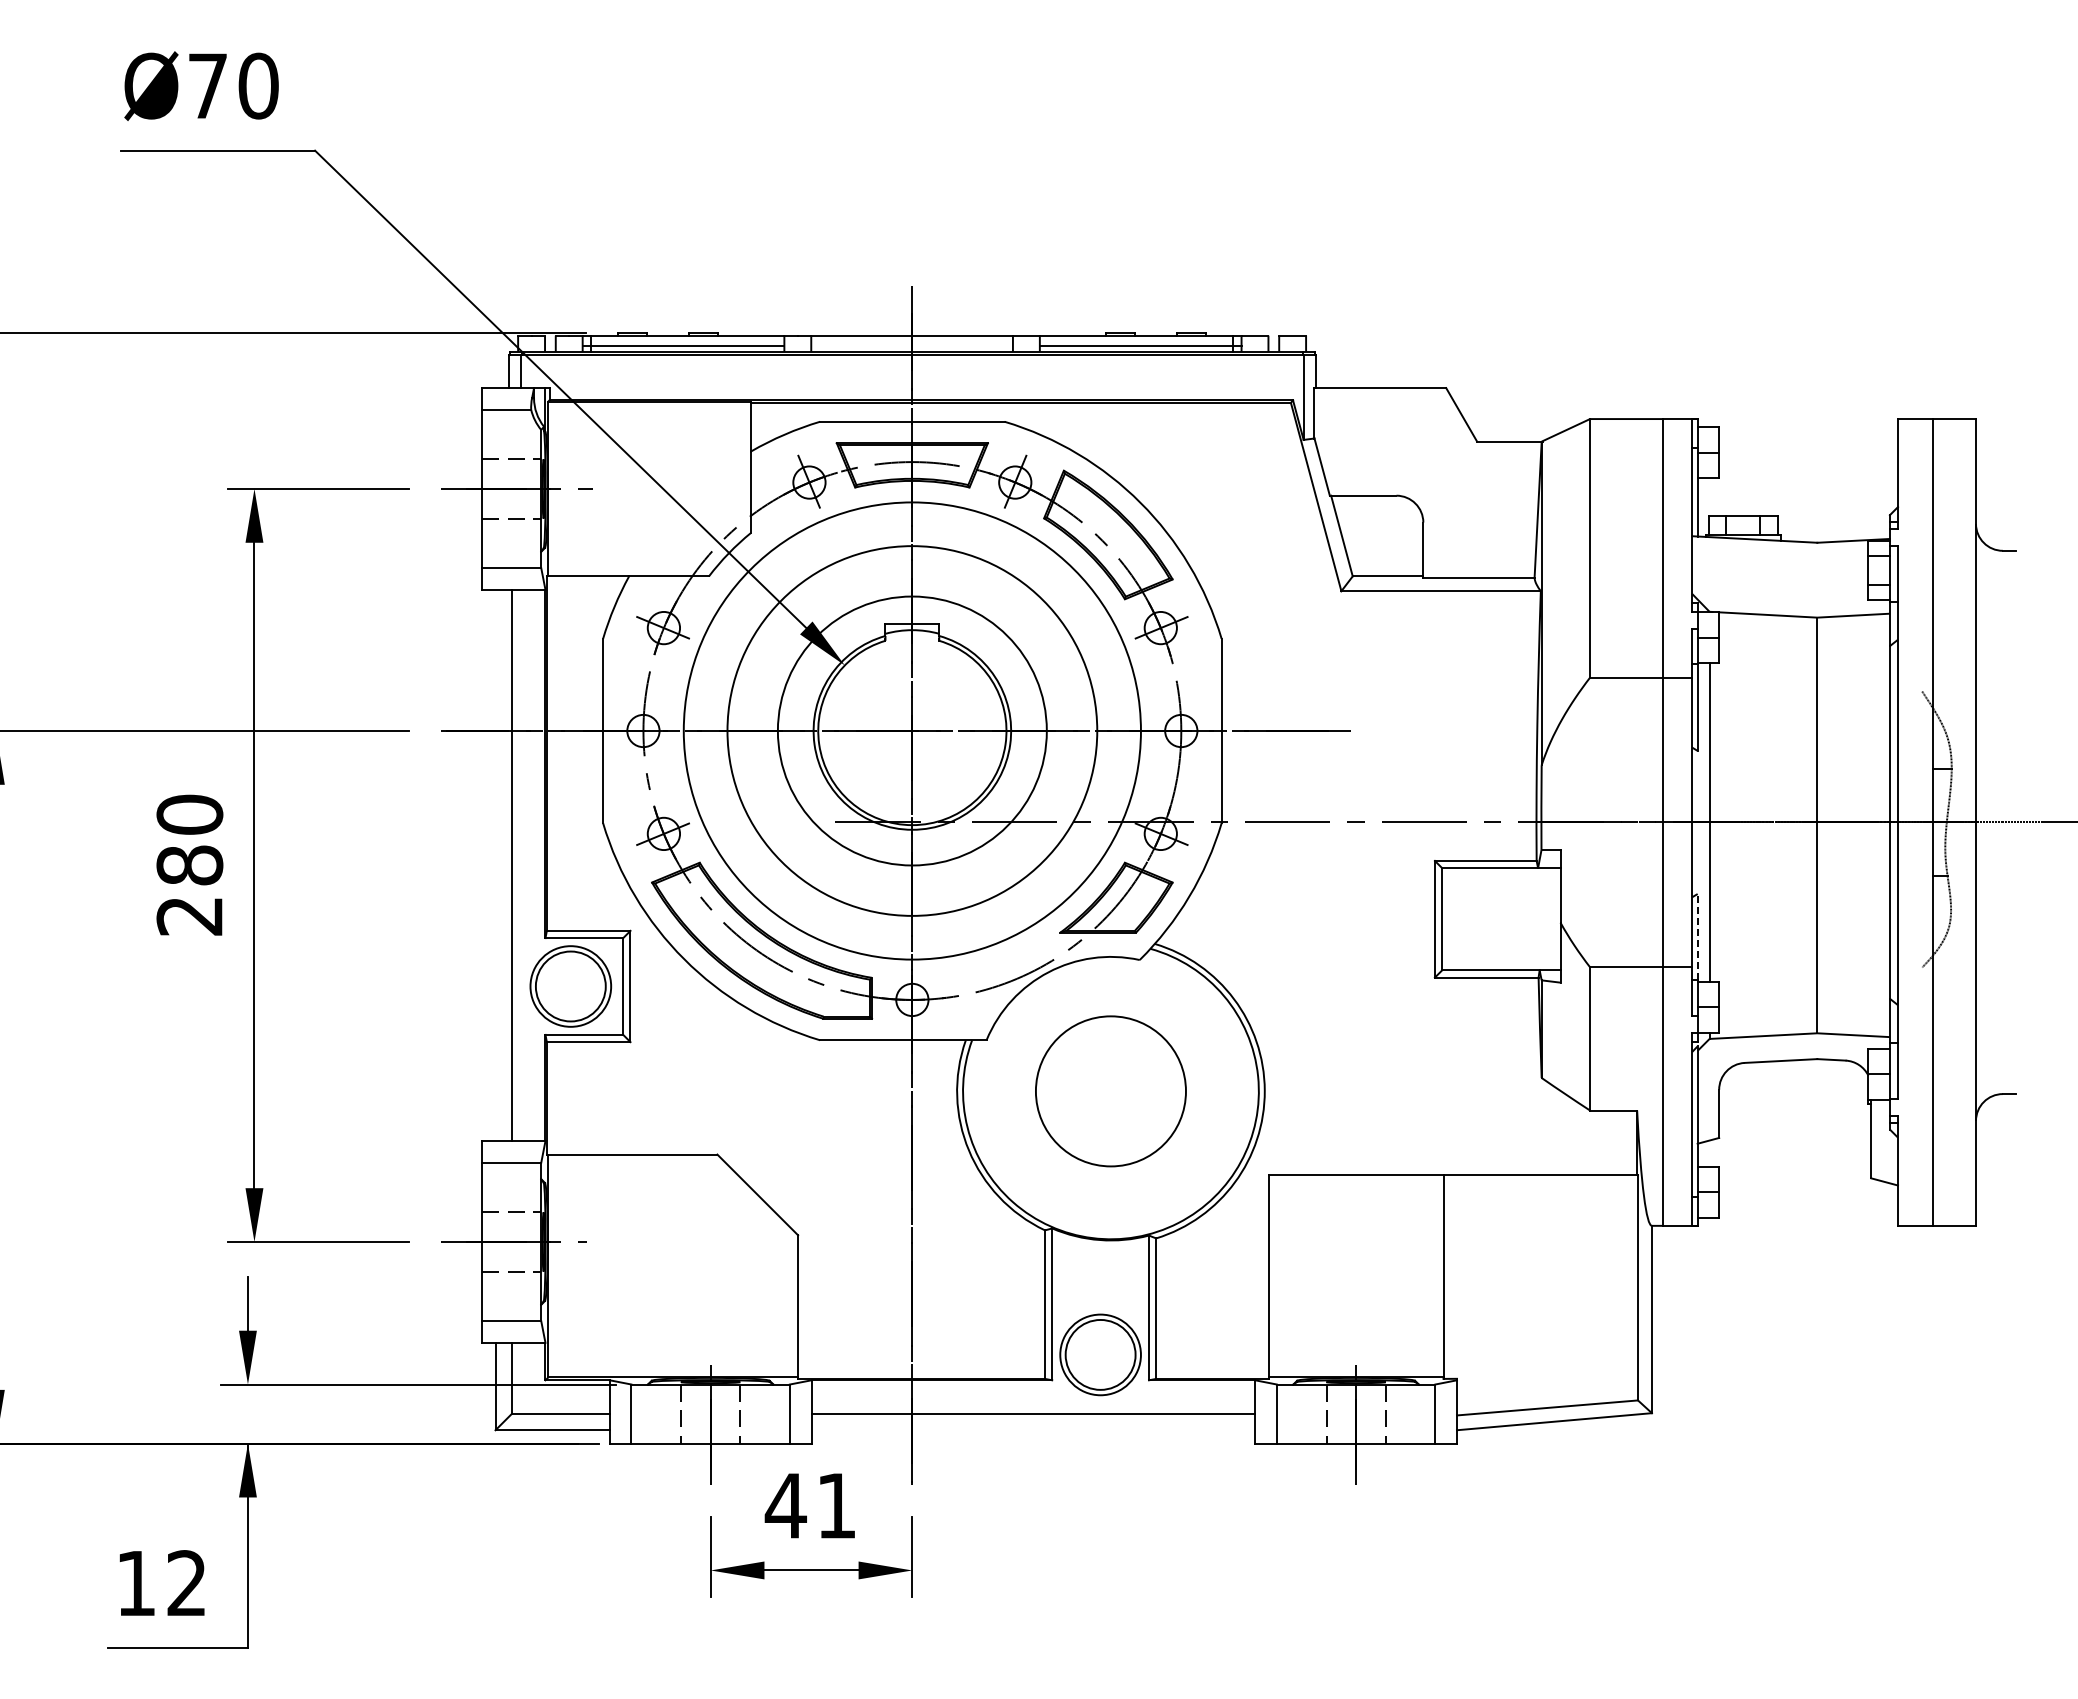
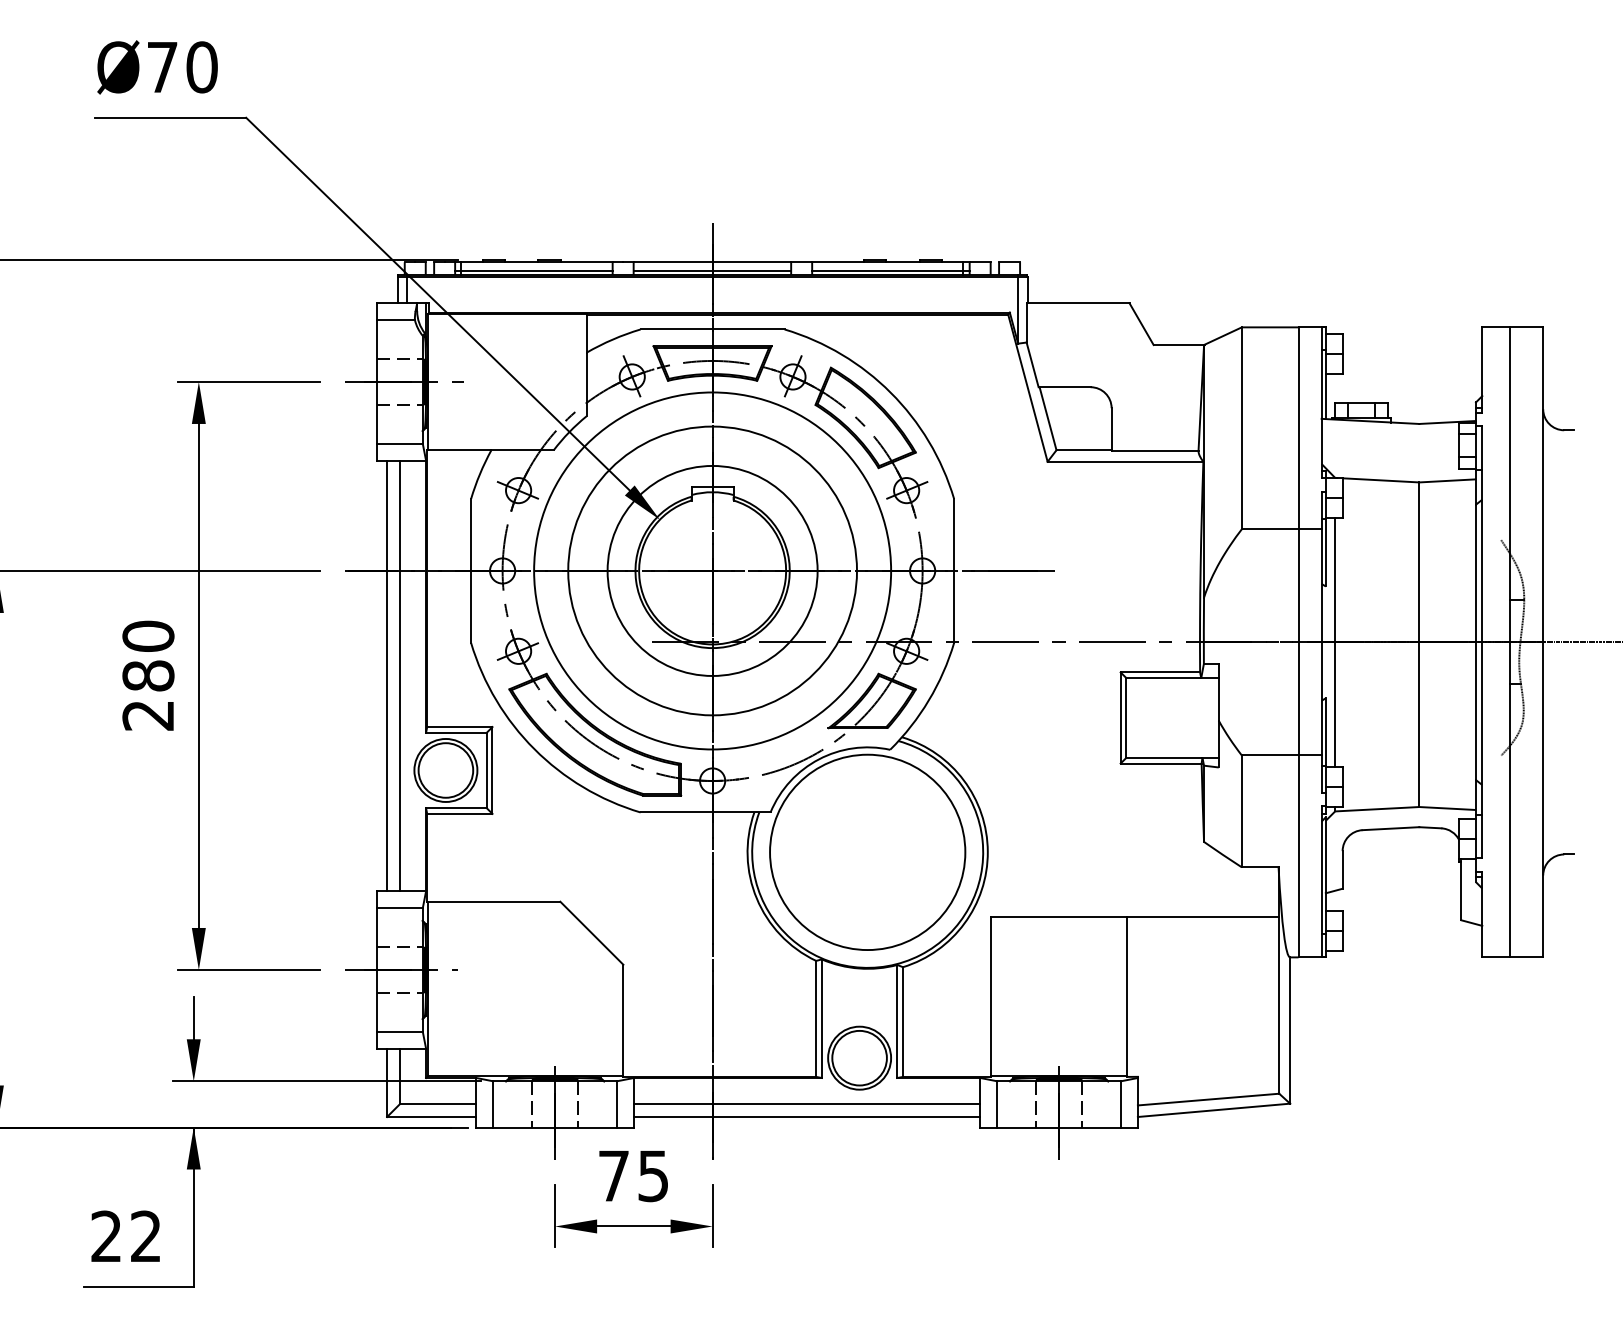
line: (911, 346) -> (711, 270), added
line: (495, 865) -> (387, 675), added
line: (1697, 936) -> (1325, 731), dashed -> solid
circle: (1110, 1091) -> (867, 852), size x1.67
line: (1033, 1430) -> (807, 1117), added
text: (809, 1506) -> (632, 1176), 41 -> 75
text: (135, 1582) -> (105, 1235), 12 -> 22

